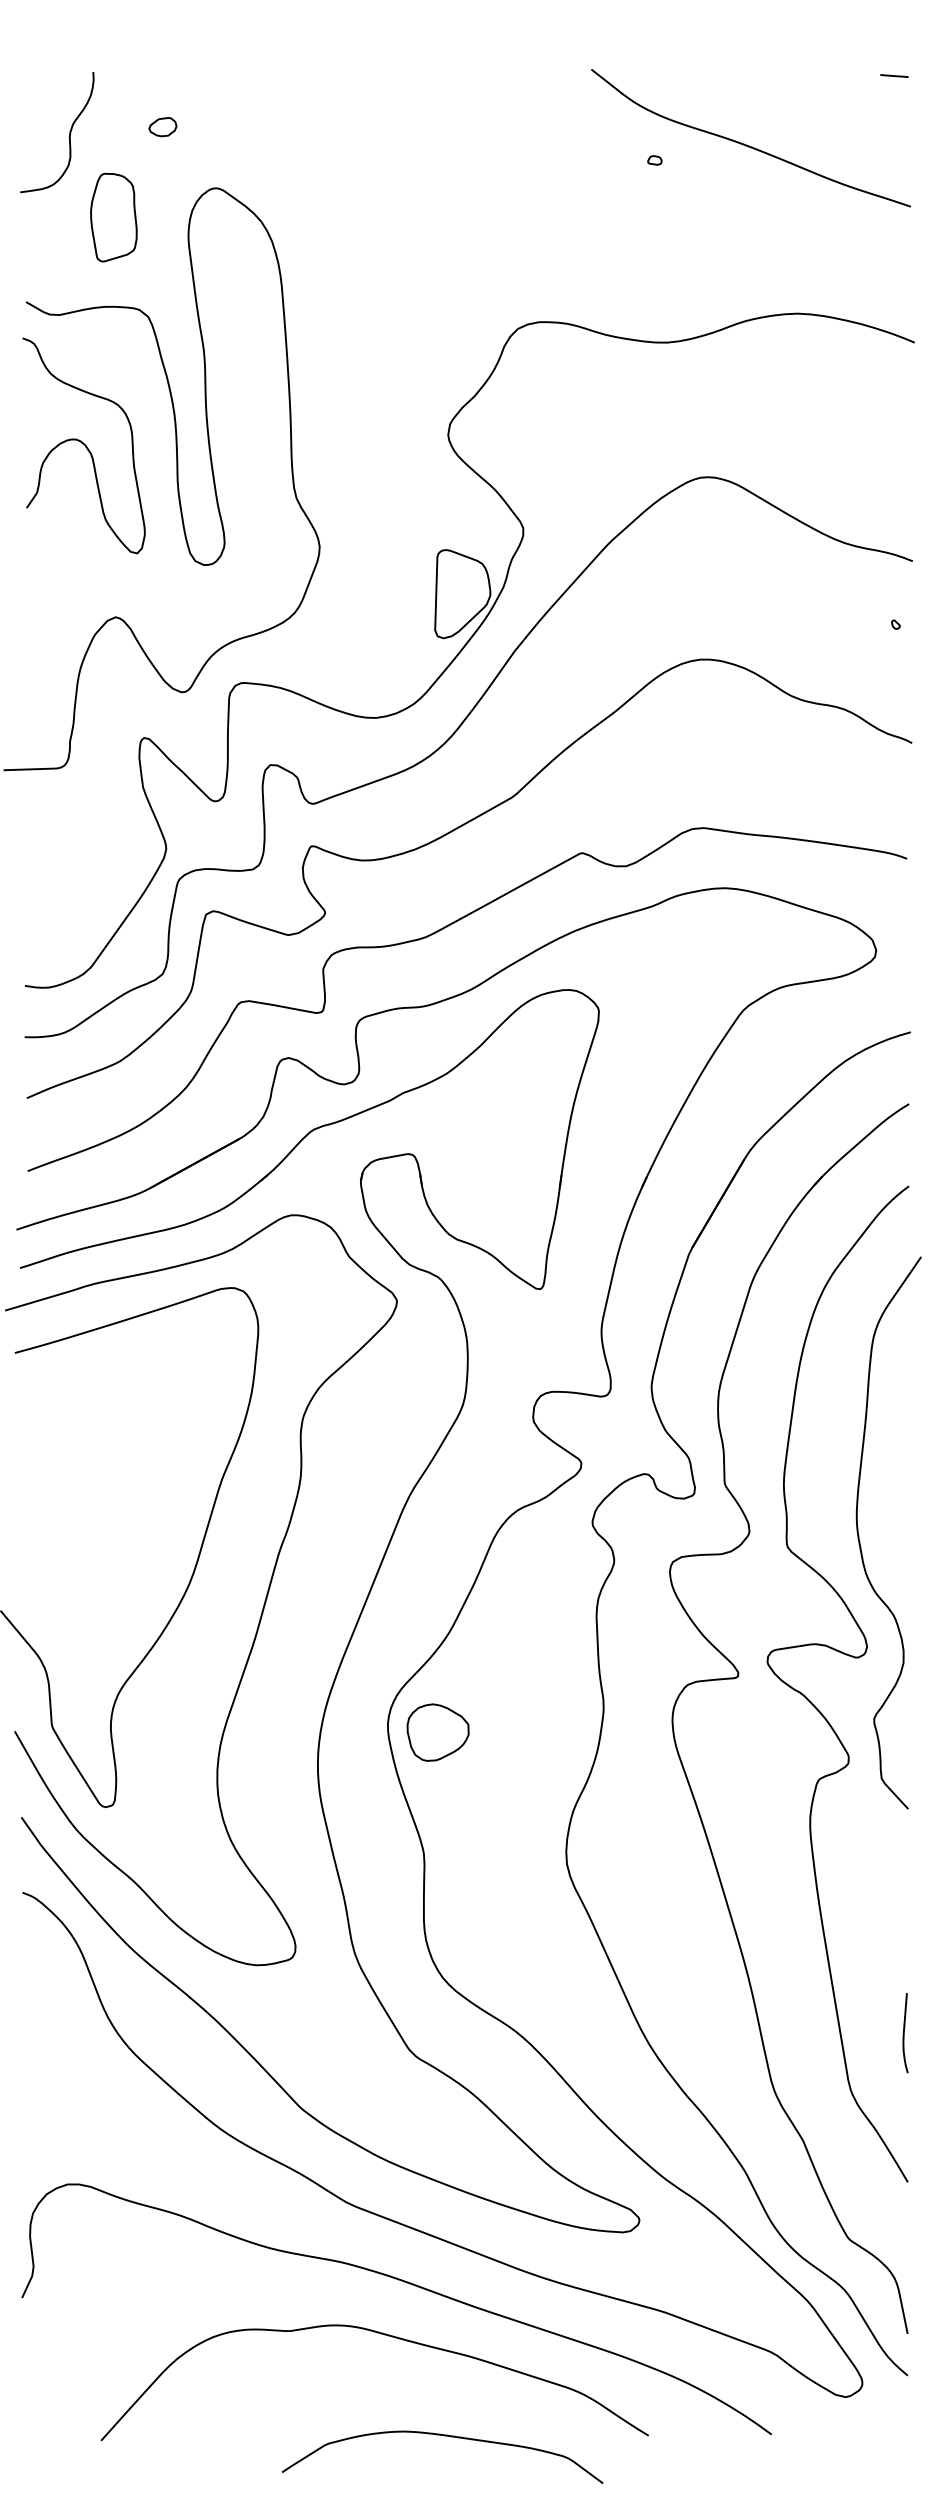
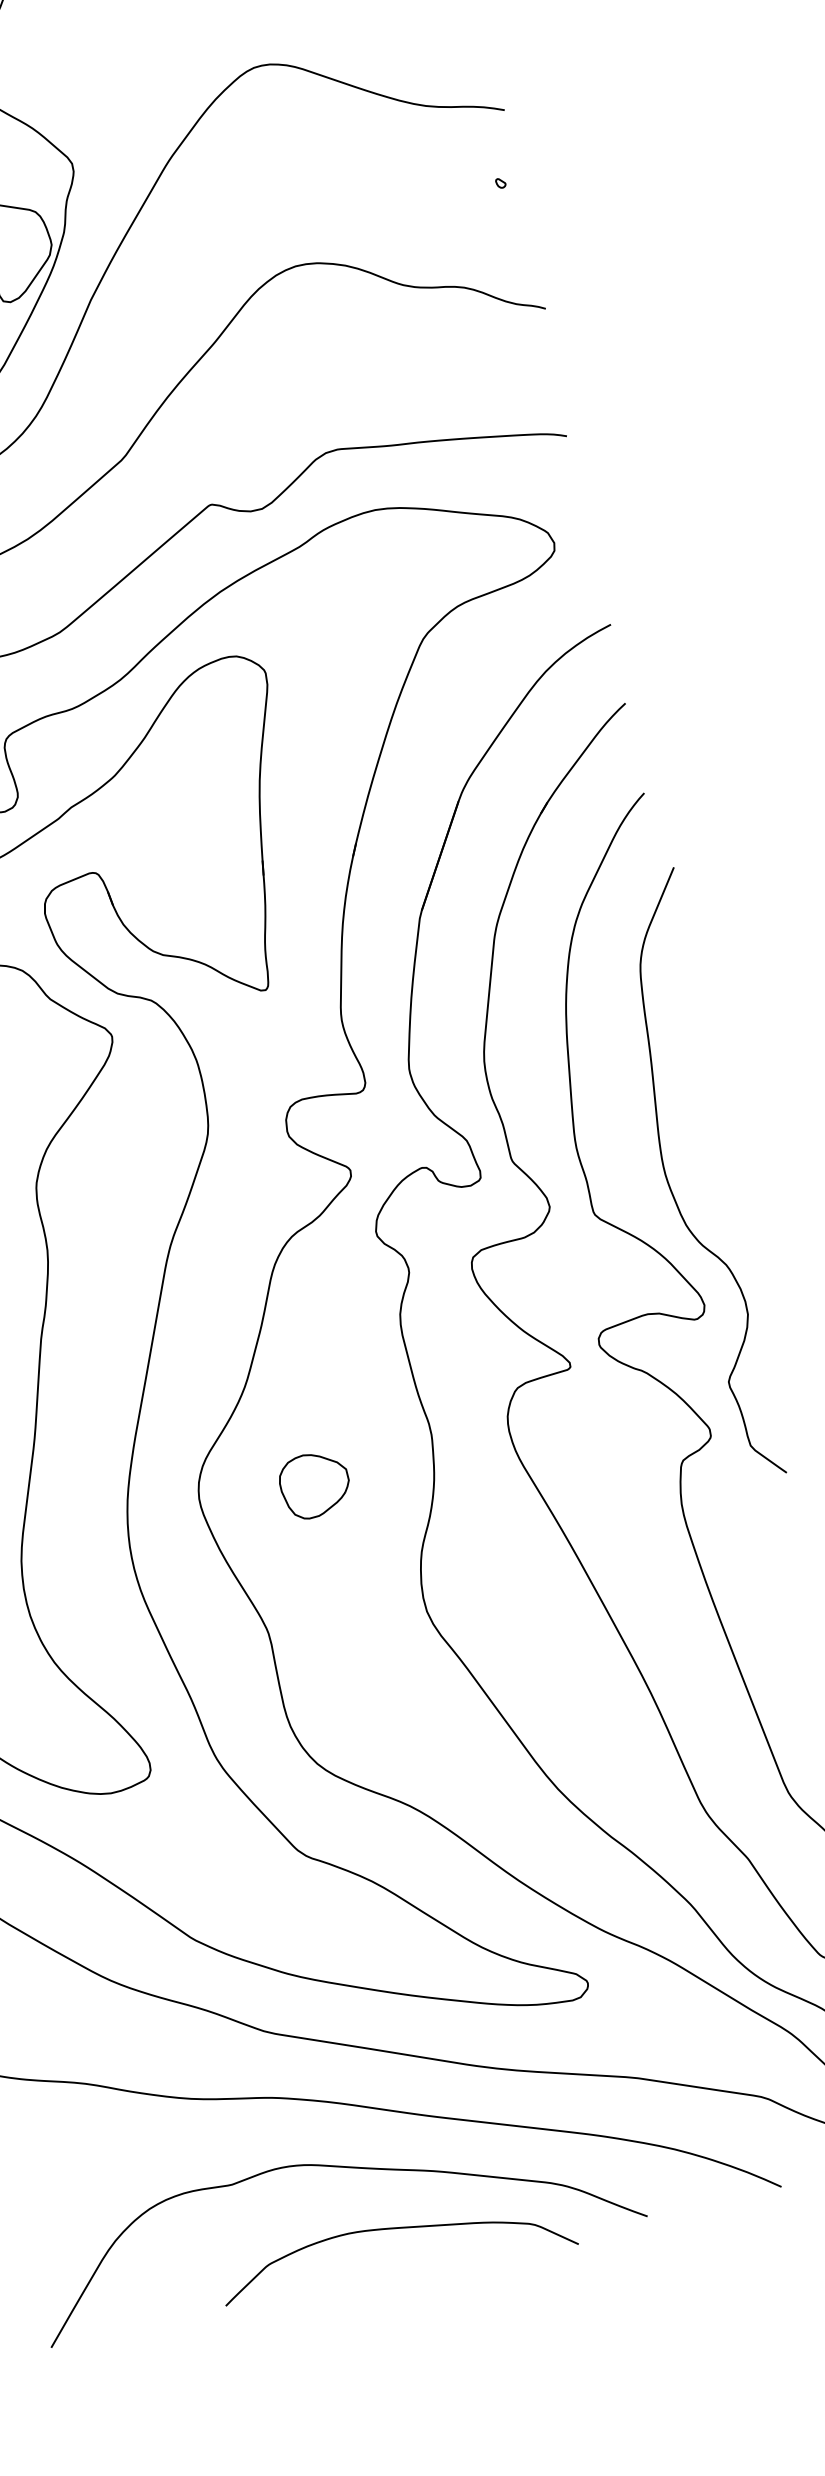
part: (437, 1732) -> (314, 1485), moved
curve: (443, 2436) -> (393, 2229), moved

